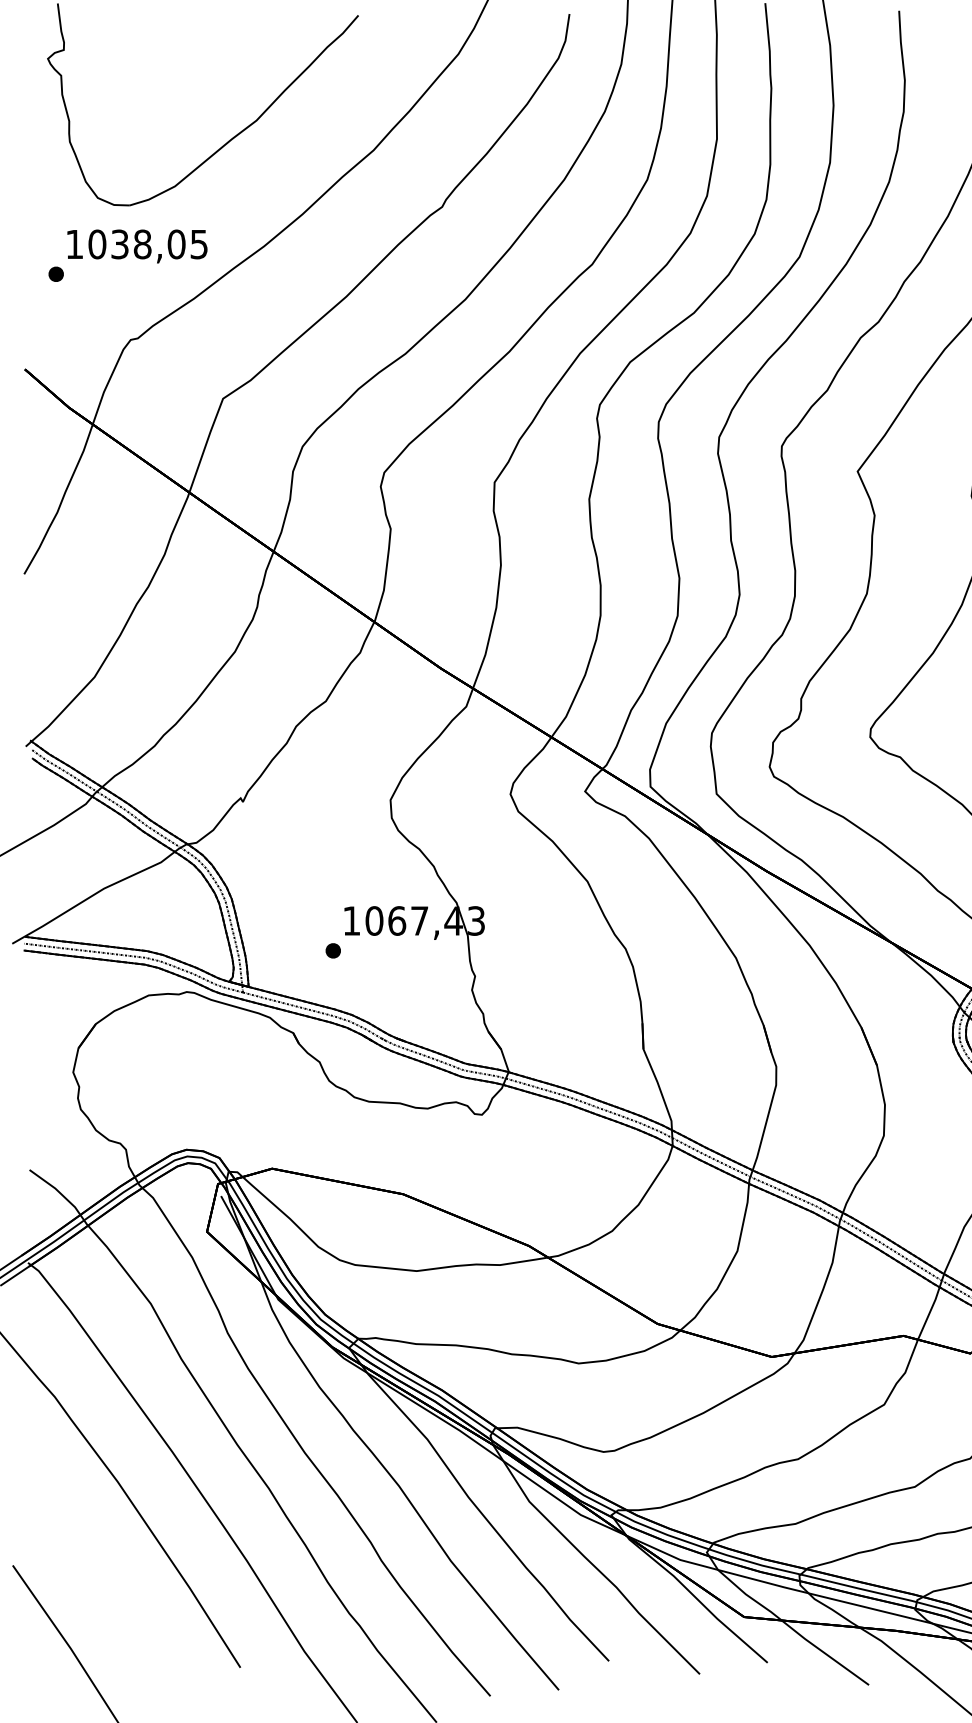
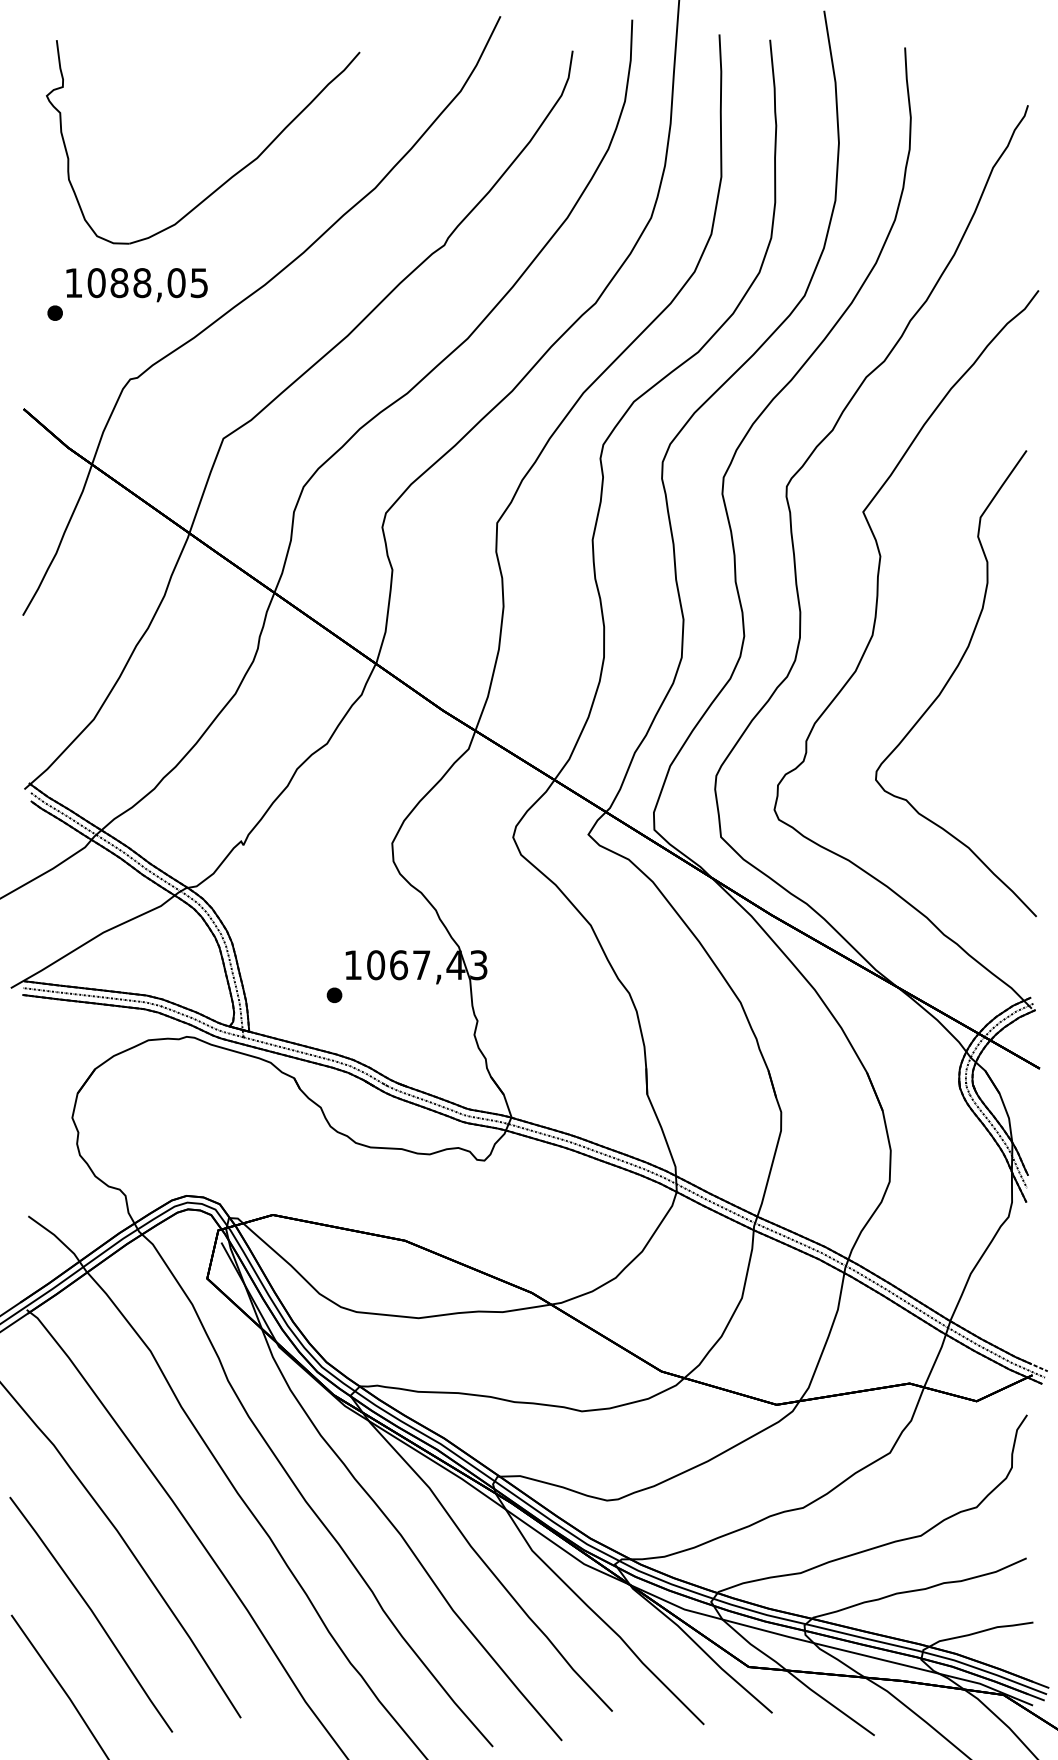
text: (120, 244) -> (119, 283), 1038,05 -> 1088,05
line: (93, 1563) -> (92, 1613), added

